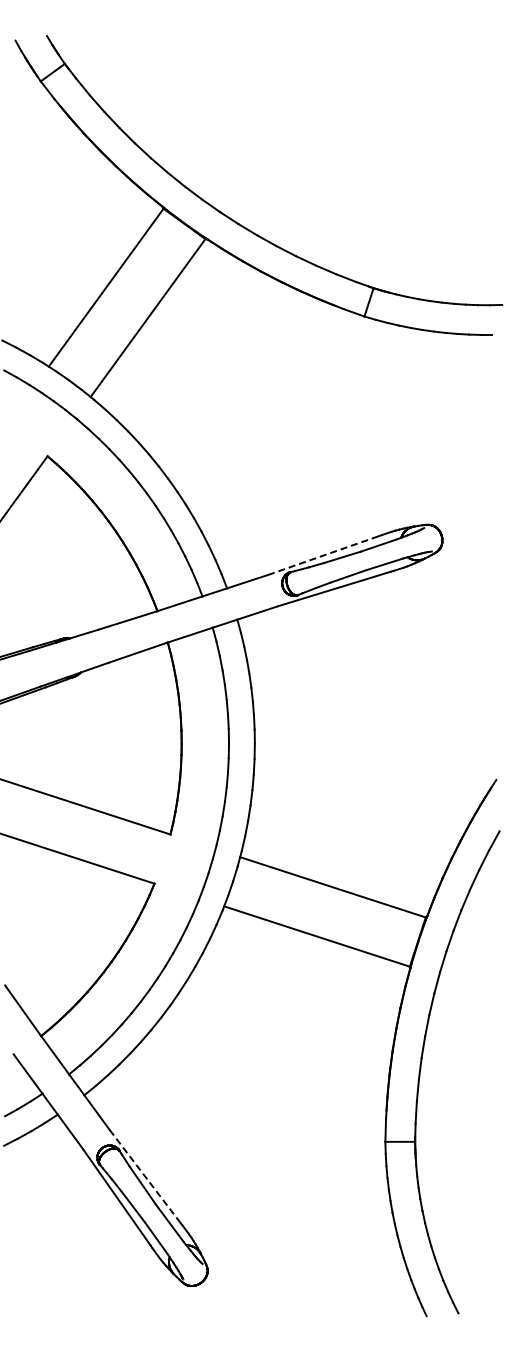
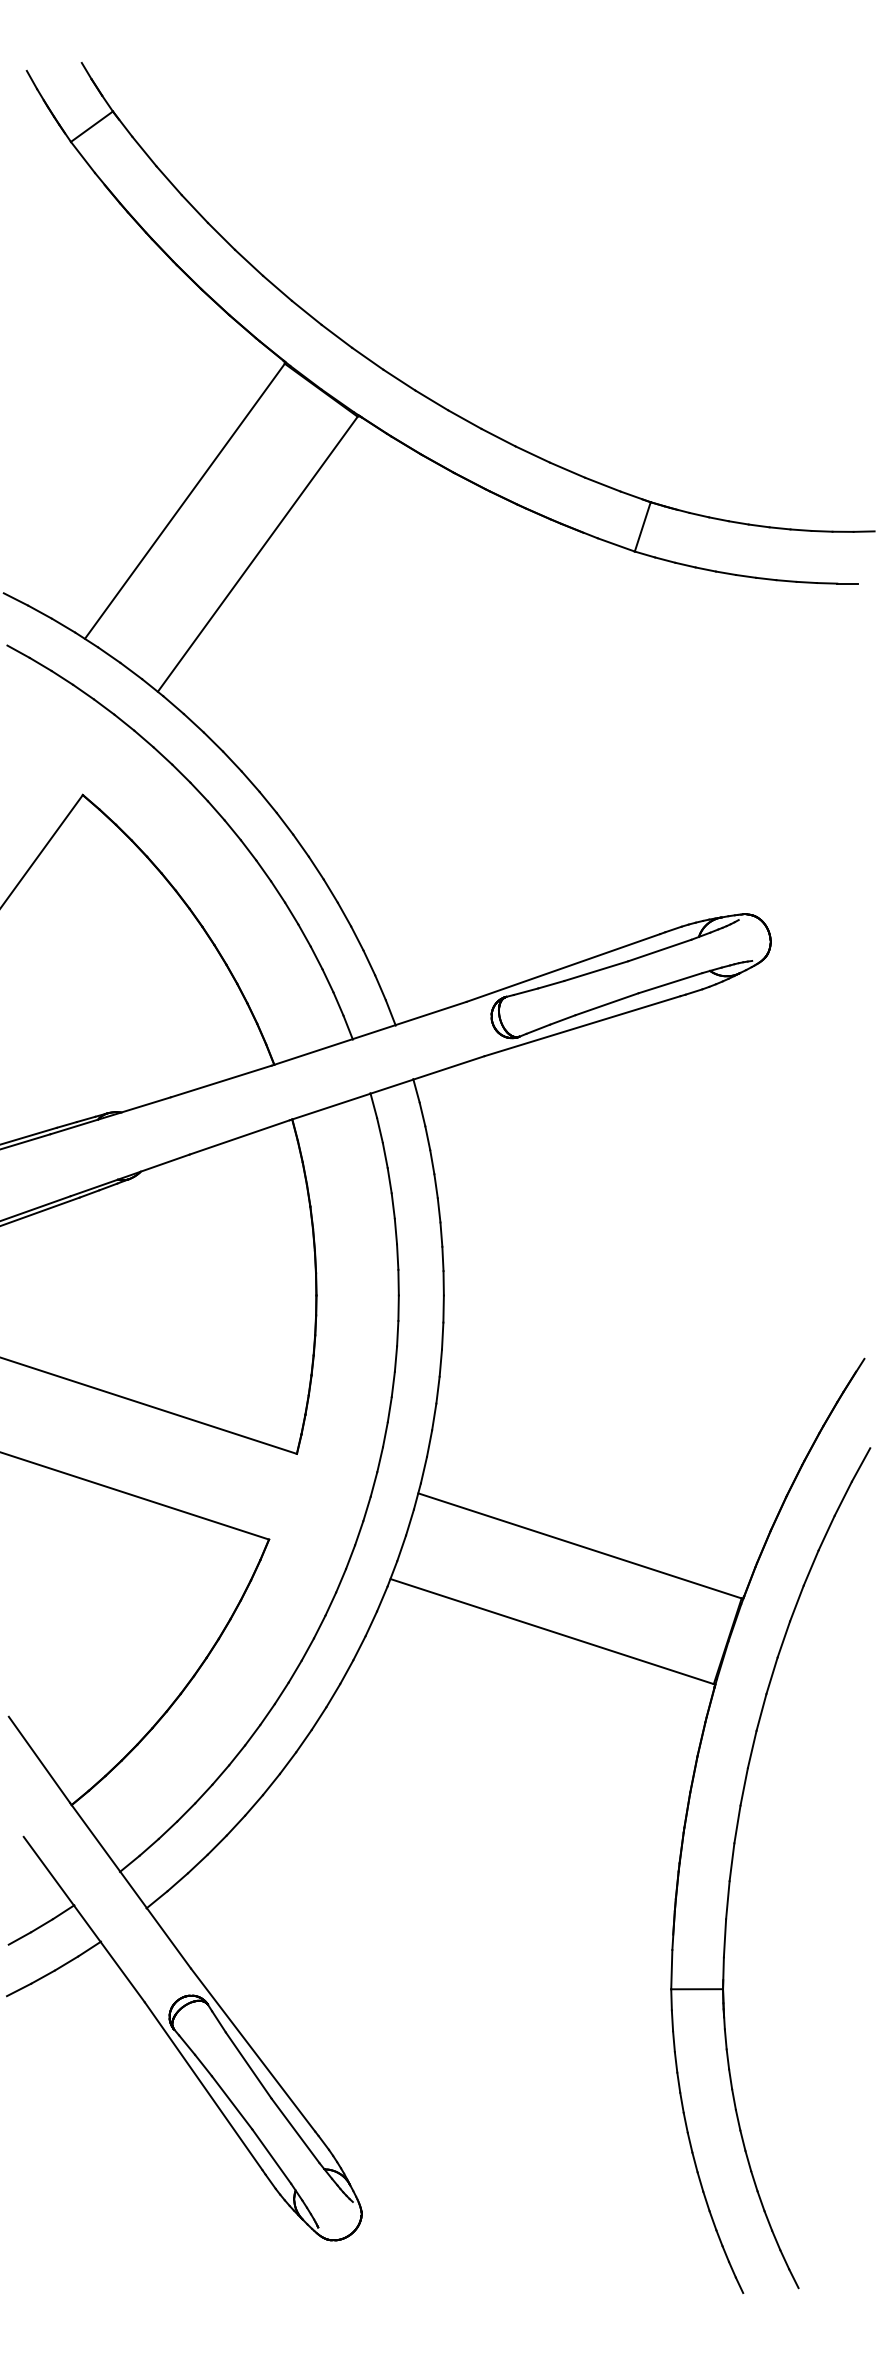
line: (323, 555) -> (563, 967), dashed -> solid
line: (145, 1176) -> (253, 2049), dashed -> solid

